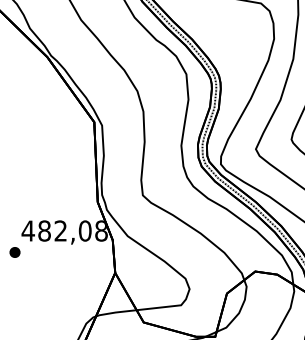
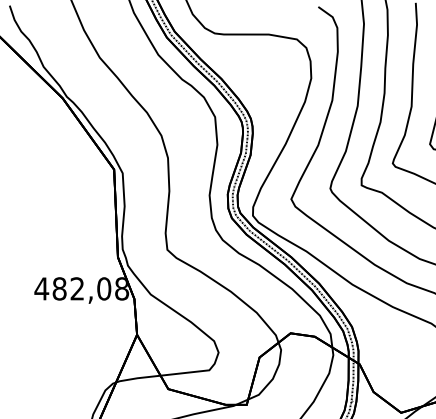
part: (15, 252) -> (27, 312), removed

